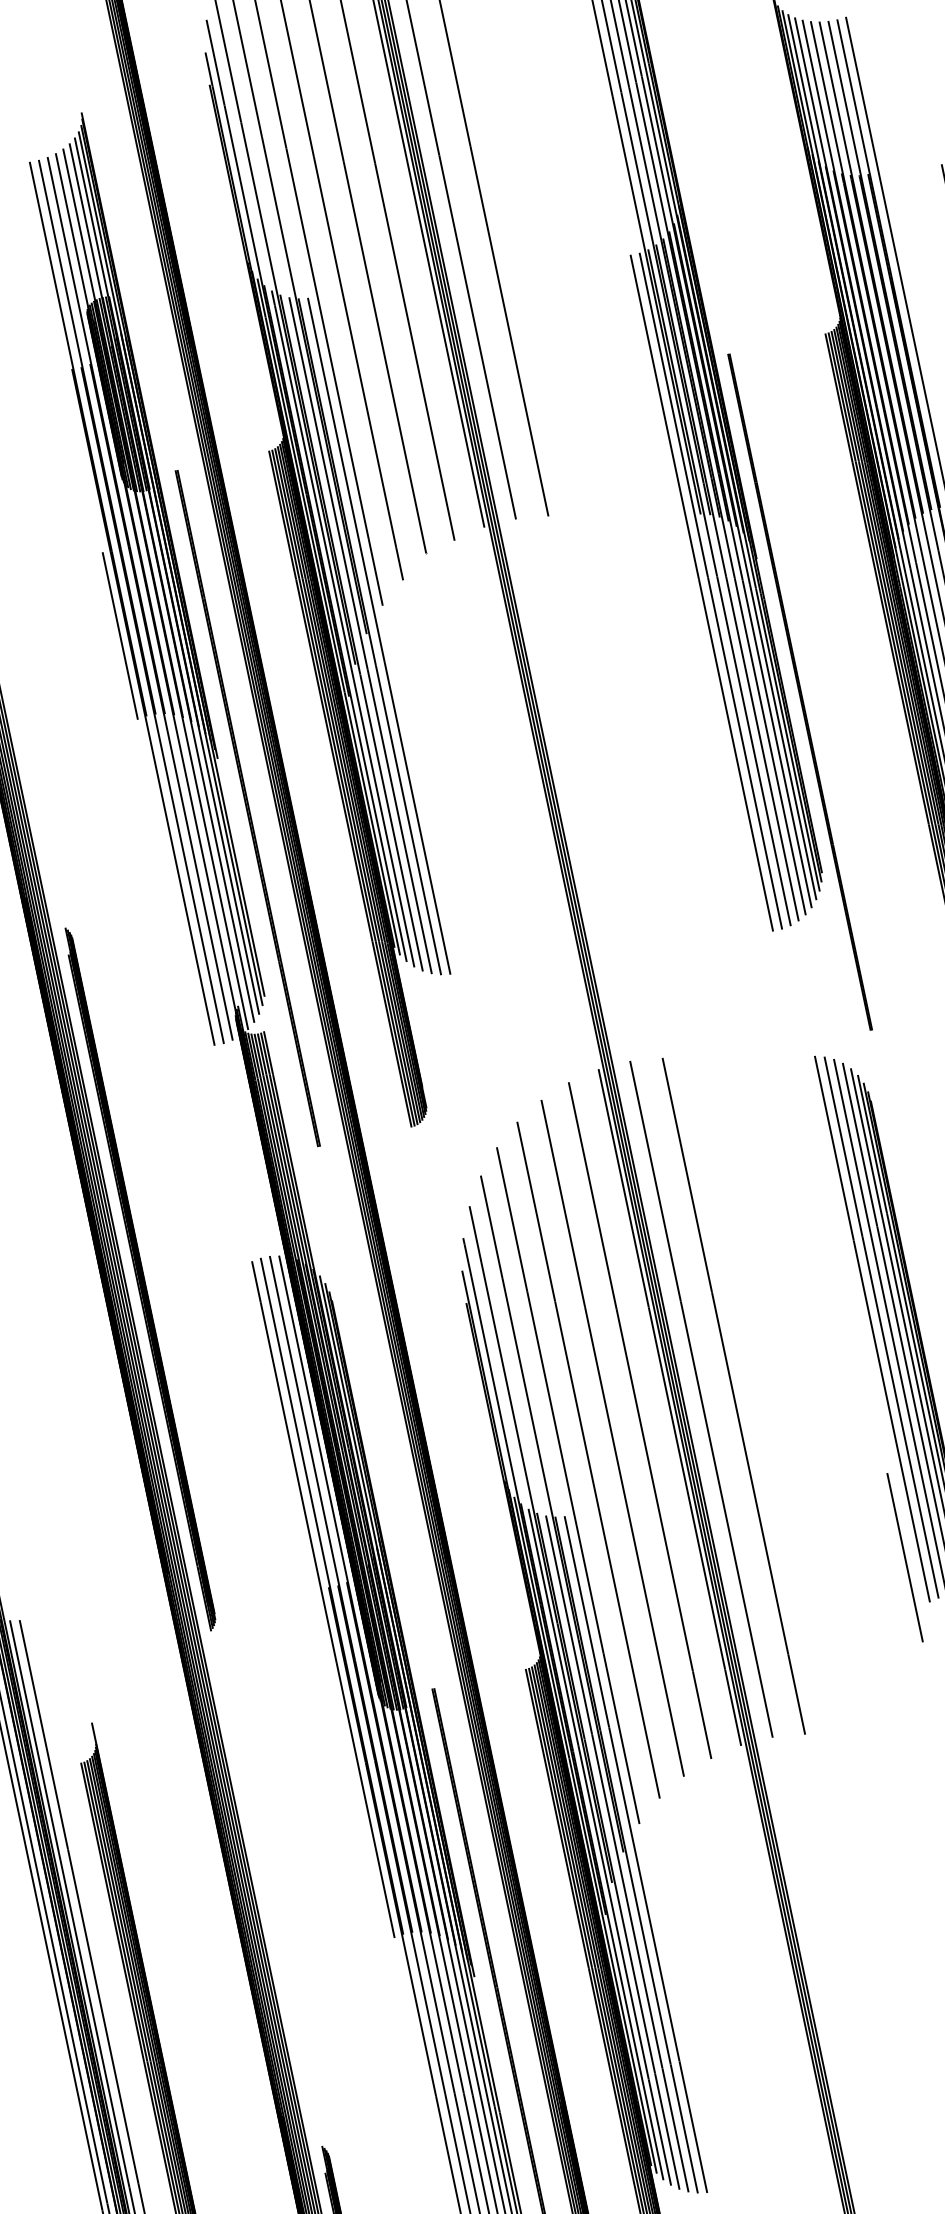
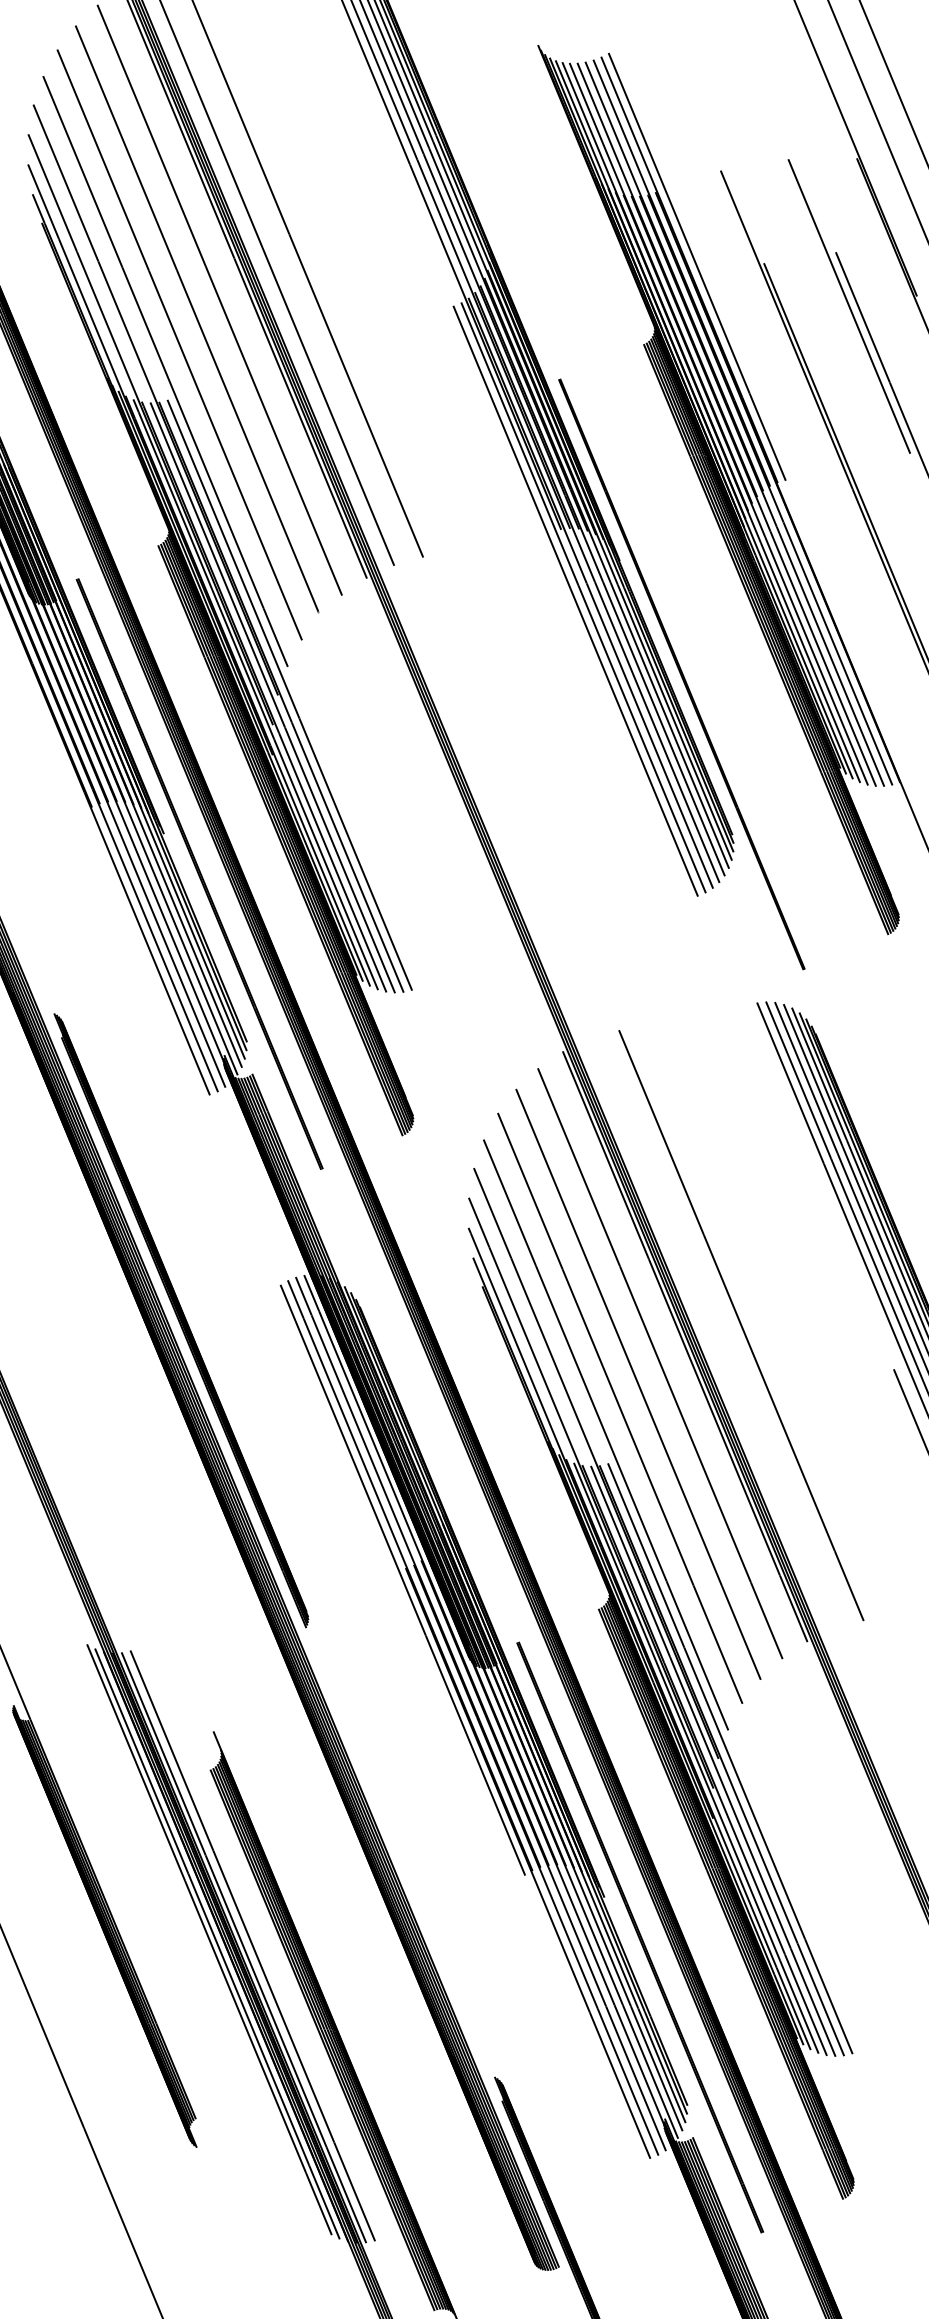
line: (120, 635) -> (54, 738), removed
line: (701, 1398) -> (712, 1333), removed

